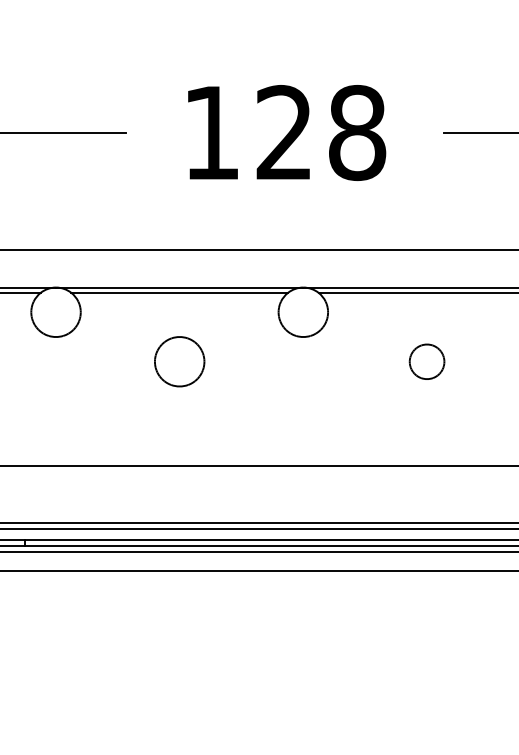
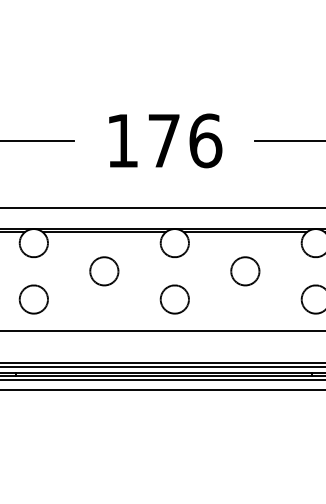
text: (322, 132) -> (185, 140), 128 -> 176
part: (427, 362) -> (245, 271), size x1.43
part: (55, 411) -> (33, 299), added
part: (302, 411) -> (174, 299), added

